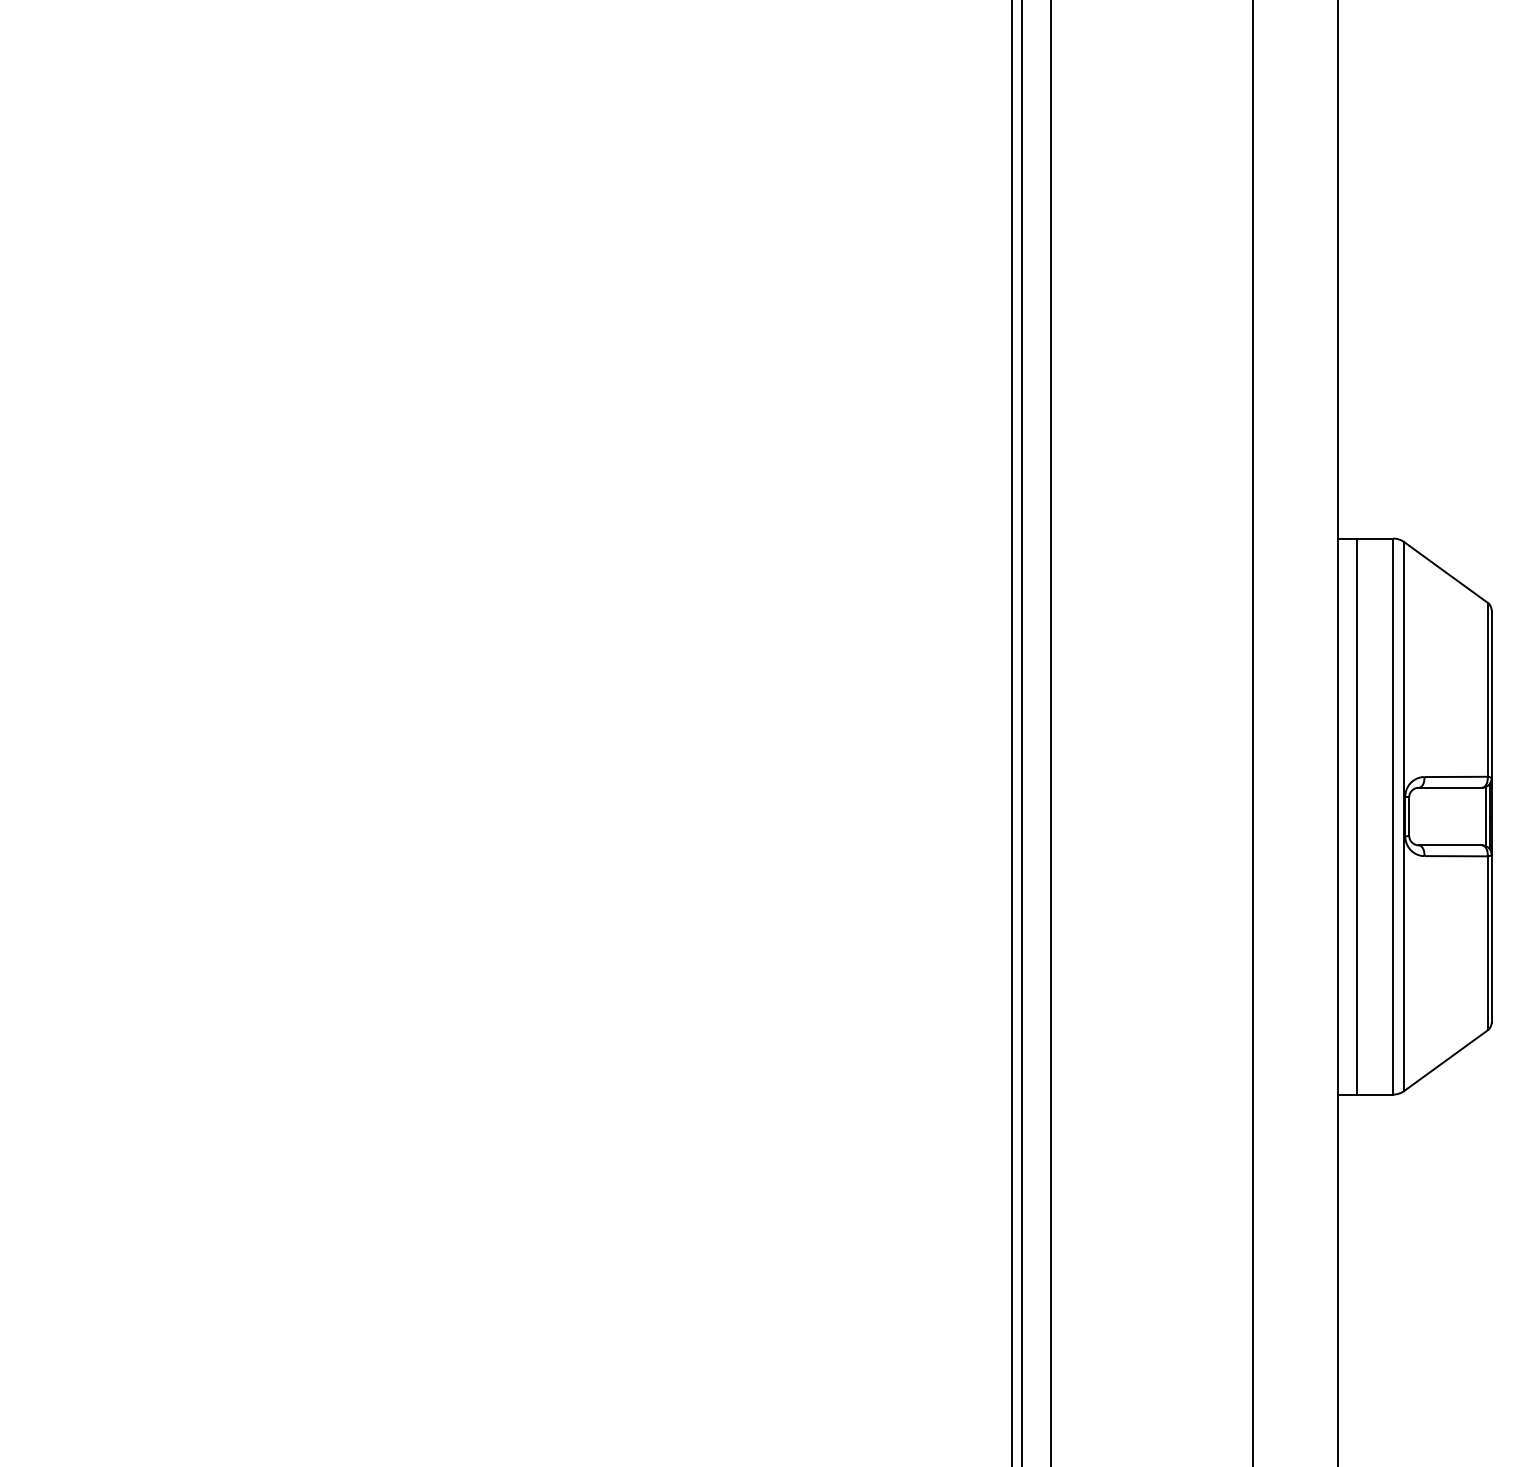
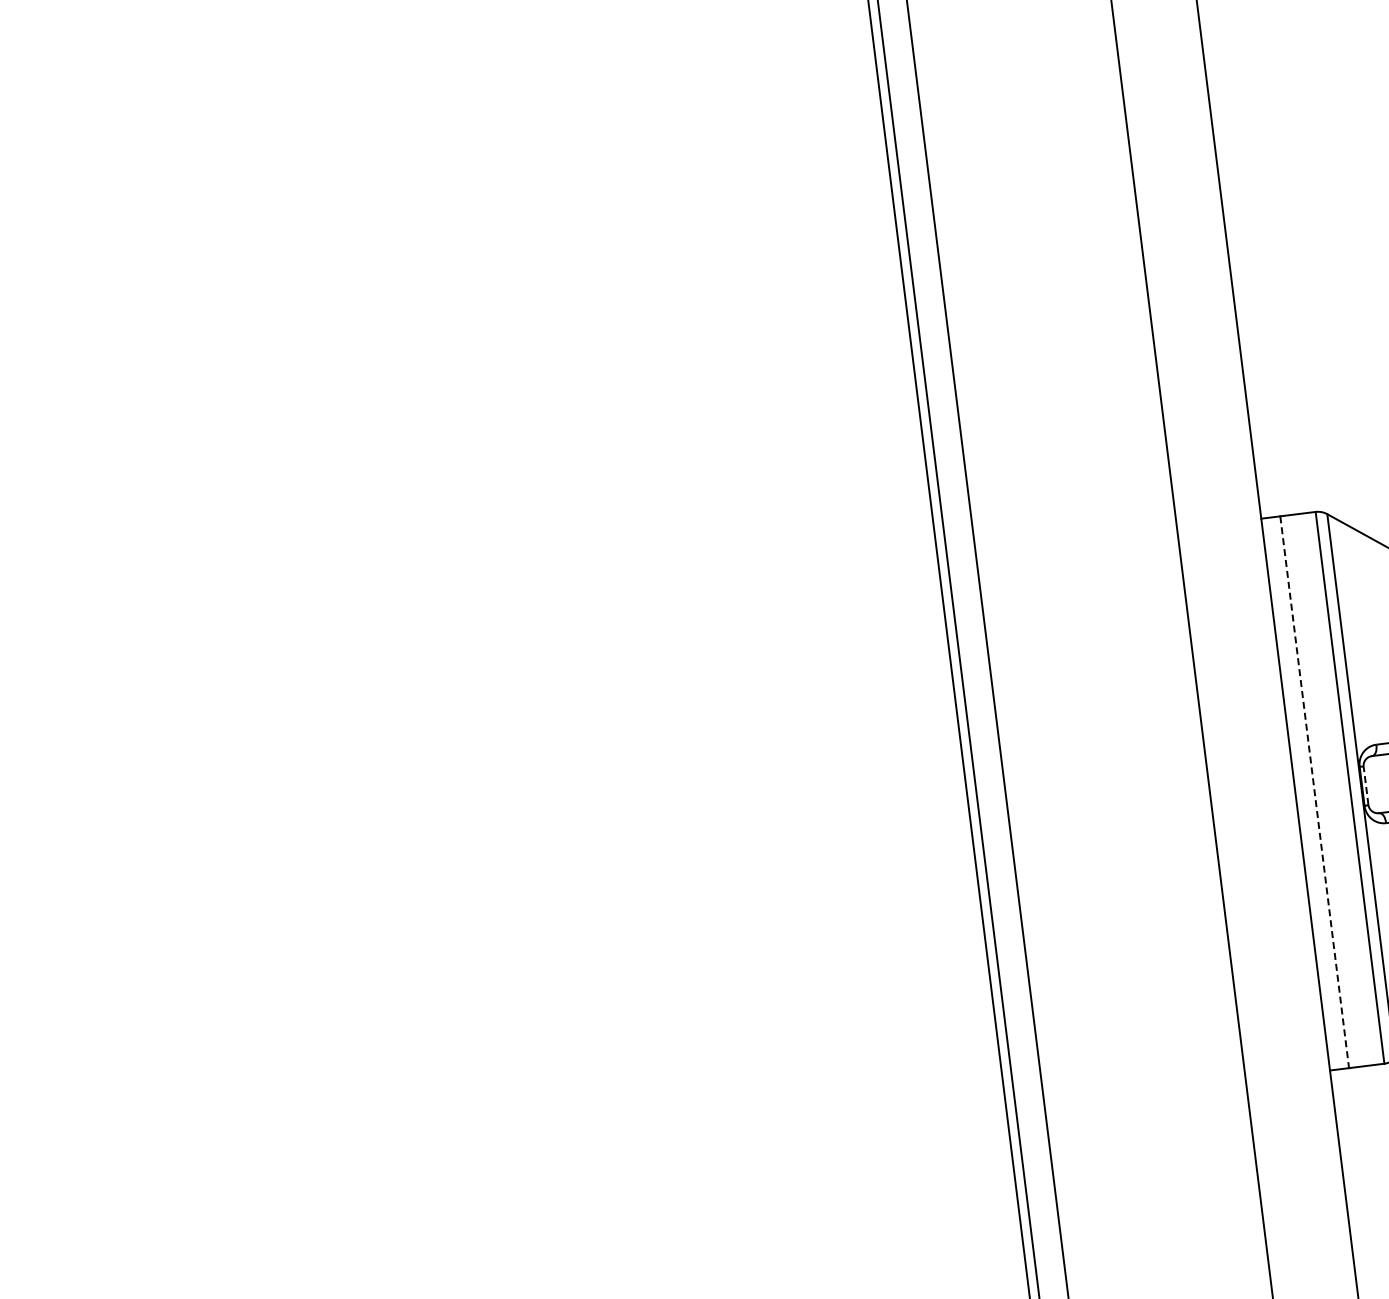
line: (1409, 816) -> (1366, 785), solid -> dashed
line: (1357, 817) -> (1314, 793), solid -> dashed

